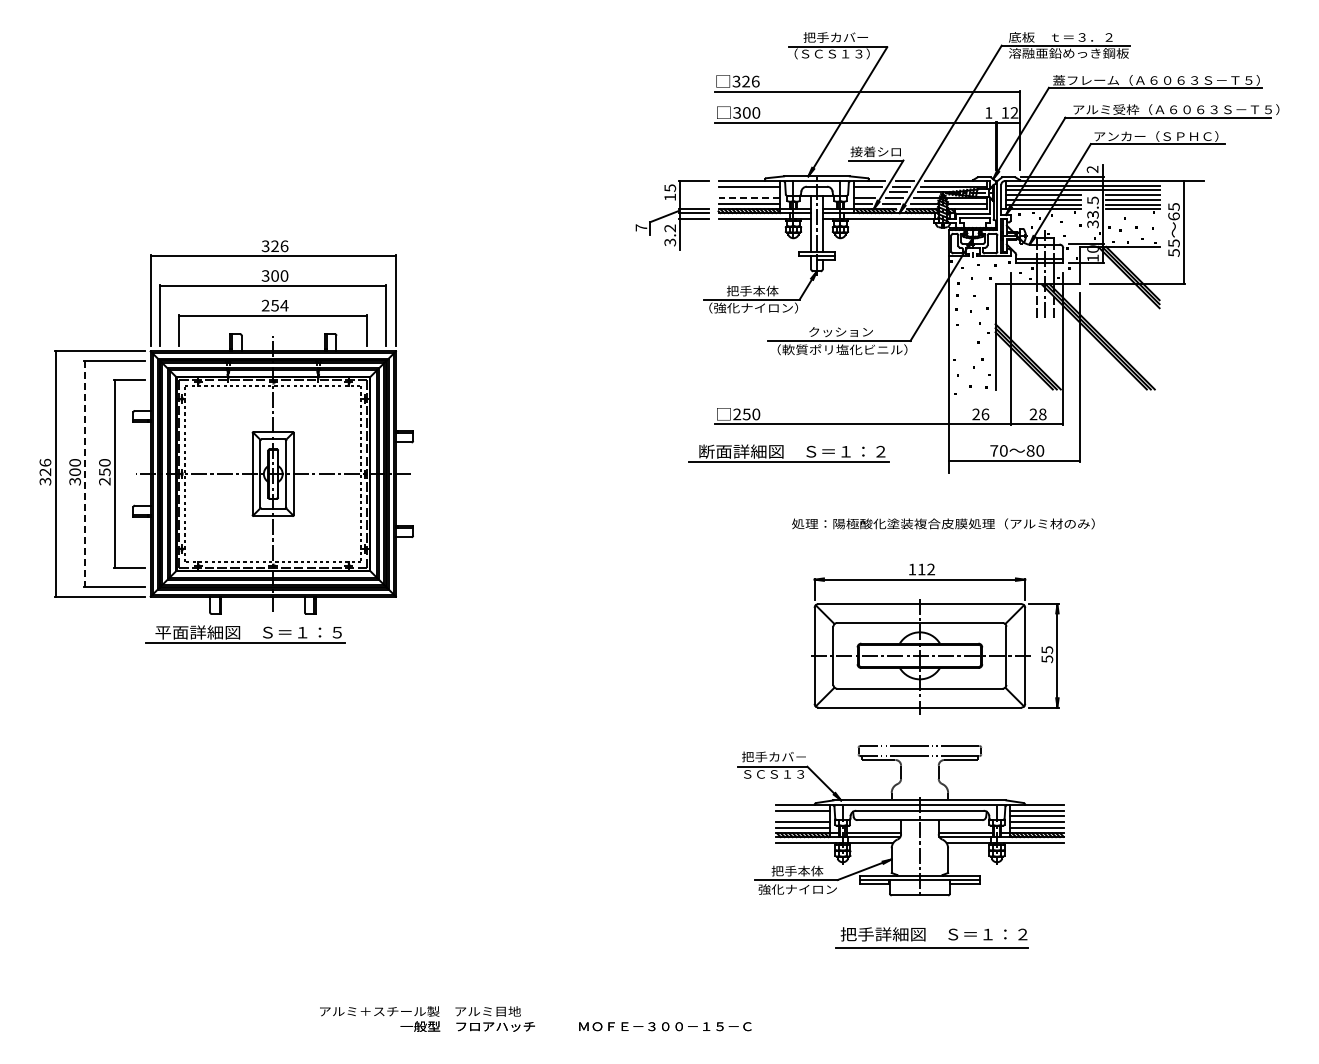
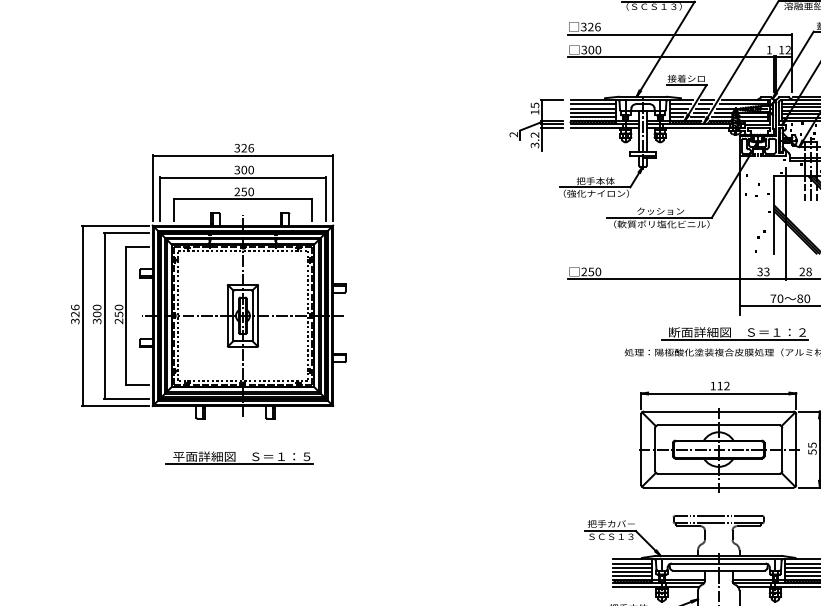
line: (749, 192) -> (593, 108), added
line: (865, 192) -> (678, 108), added
line: (749, 198) -> (593, 113), dashed -> solid
text: (641, 227) -> (513, 134), 7 -> 2
text: (284, 305) -> (251, 191), 254 -> 250
text: (980, 414) -> (763, 272), 26 -> 33
part: (788, 453) -> (734, 333), moved
line: (85, 474) -> (104, 316), dashed -> solid
part: (245, 634) -> (239, 458), moved
line: (802, 816) -> (632, 567), added

